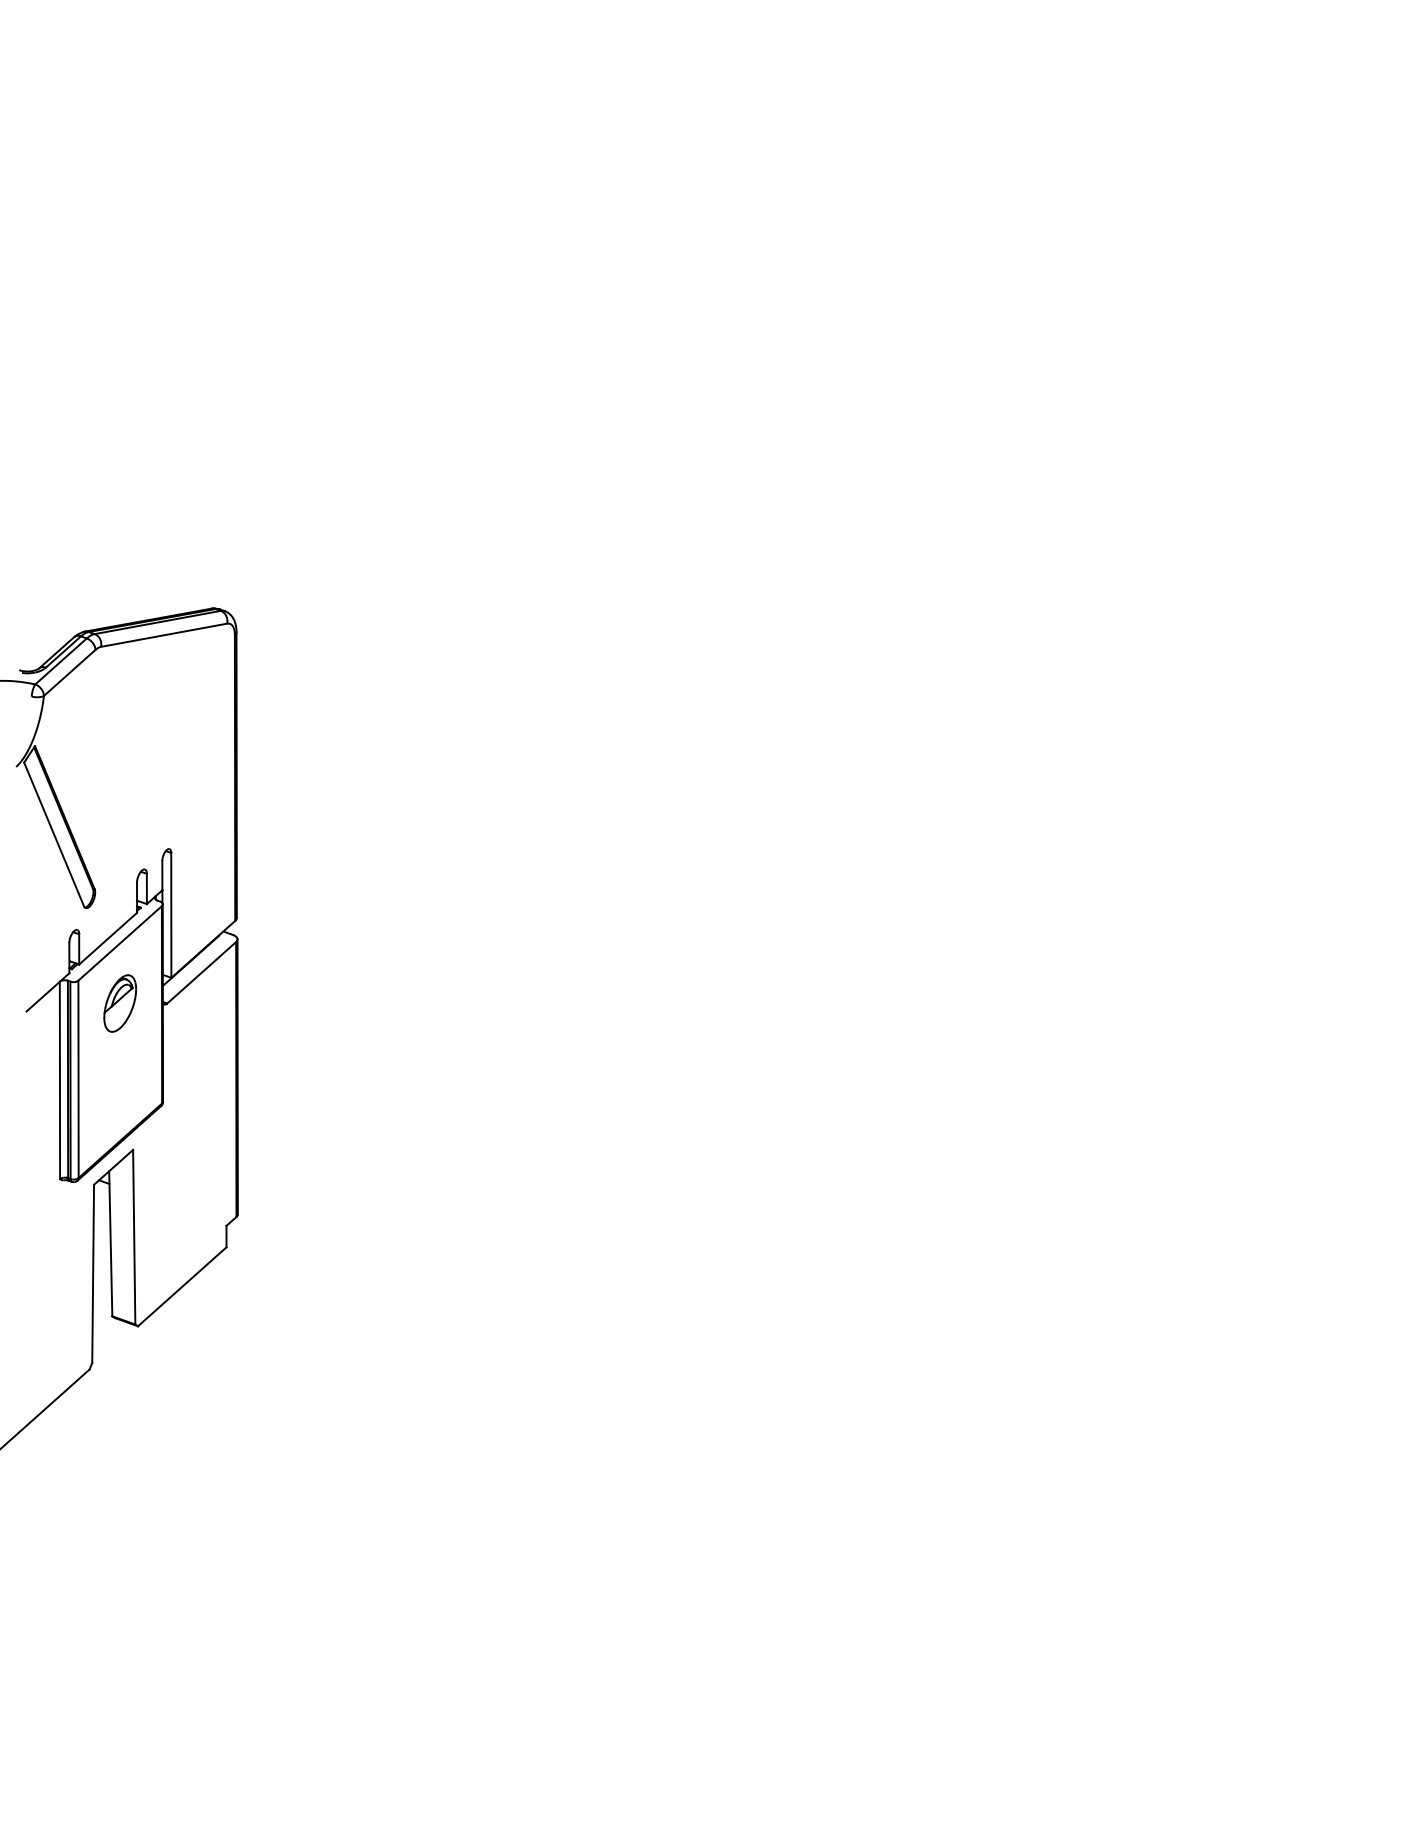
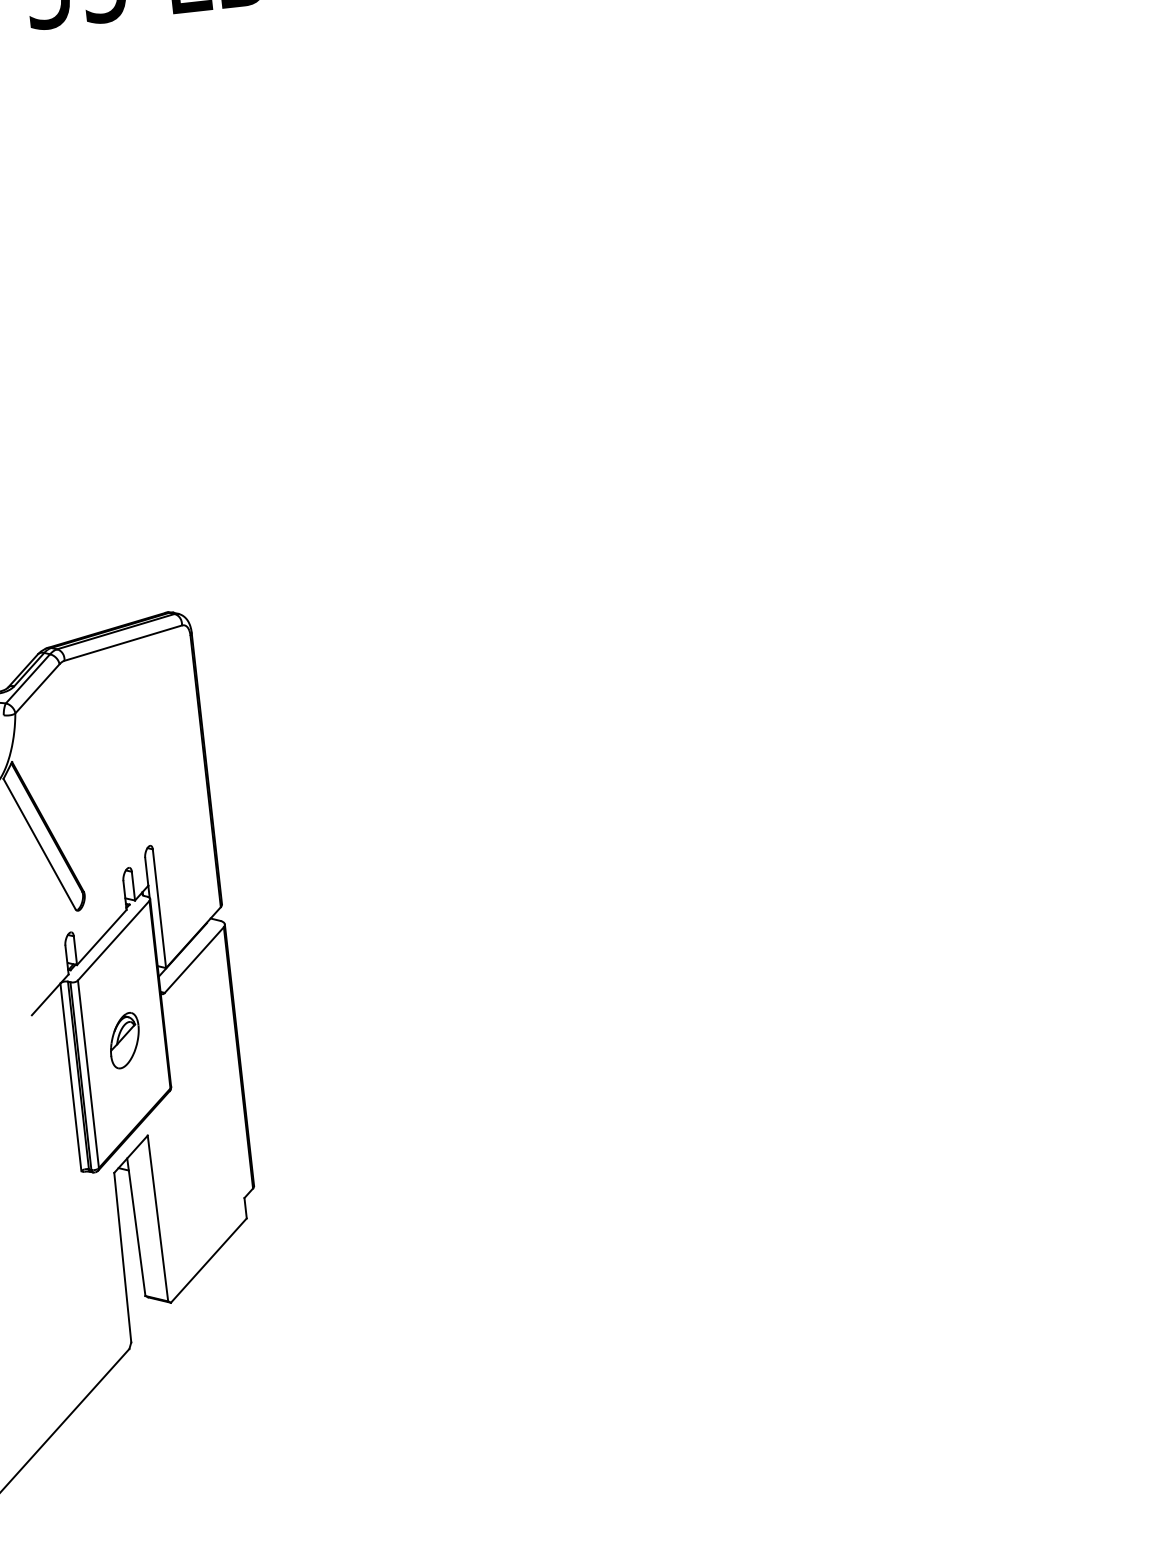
part: (119, 1003) -> (124, 1040), moved

